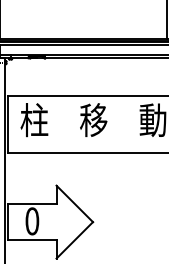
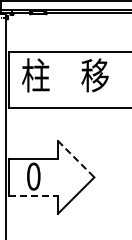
line: (74, 203) -> (75, 158), solid -> dashed
line: (32, 240) -> (33, 195), solid -> dashed

